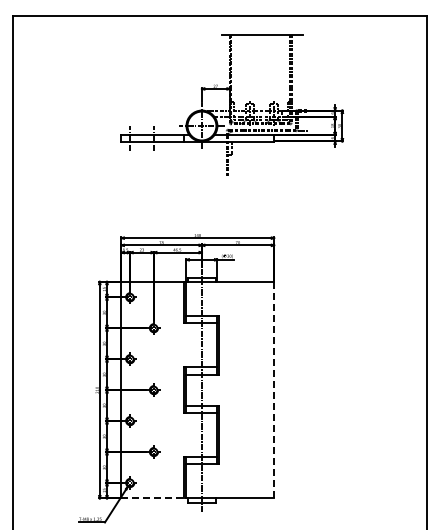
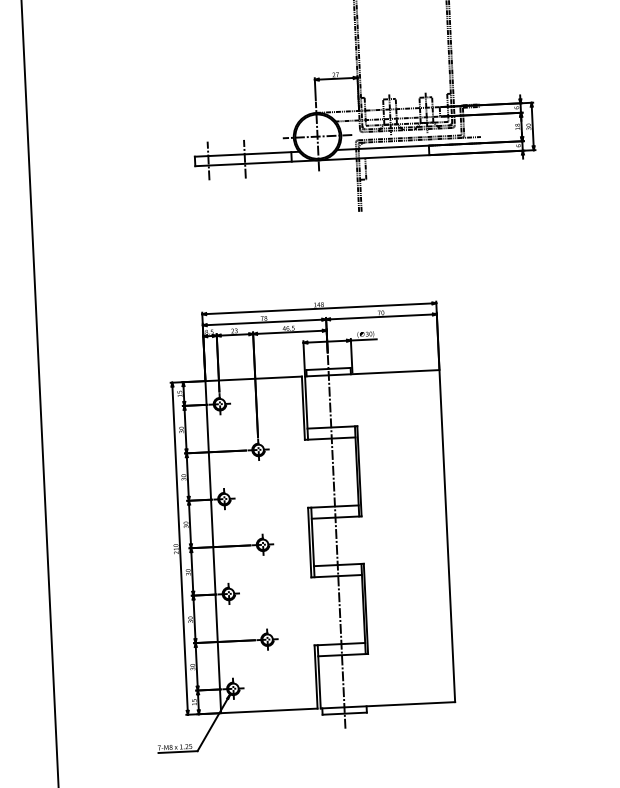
line: (274, 389) -> (447, 535), dashed -> solid
line: (153, 498) -> (270, 710), dashed -> solid

